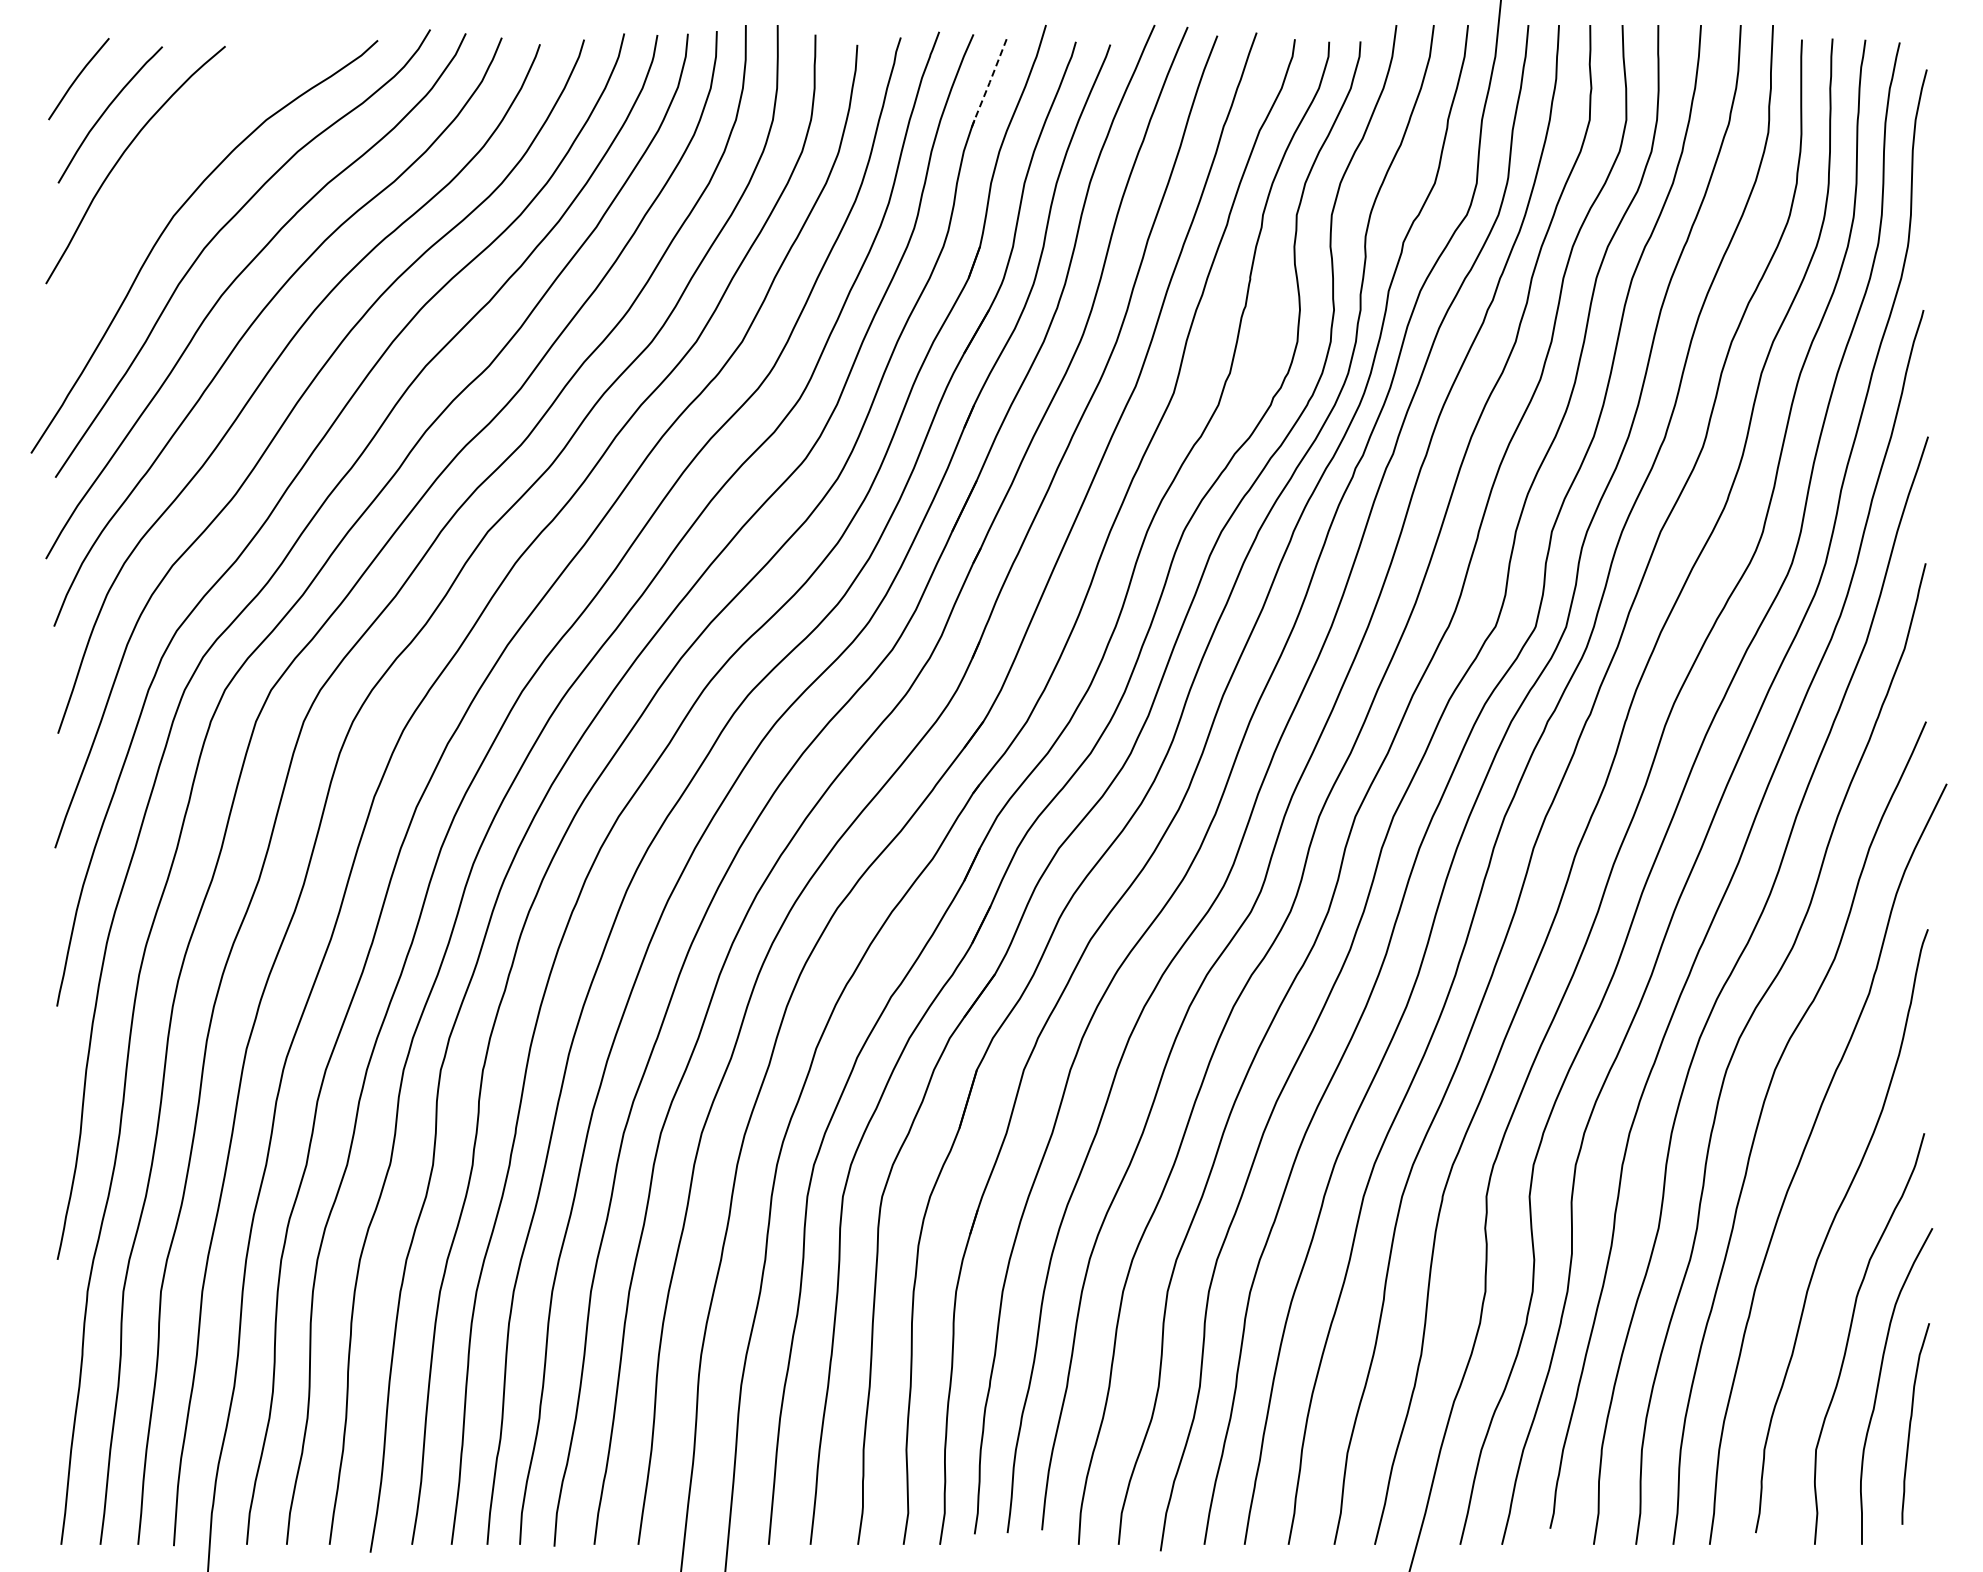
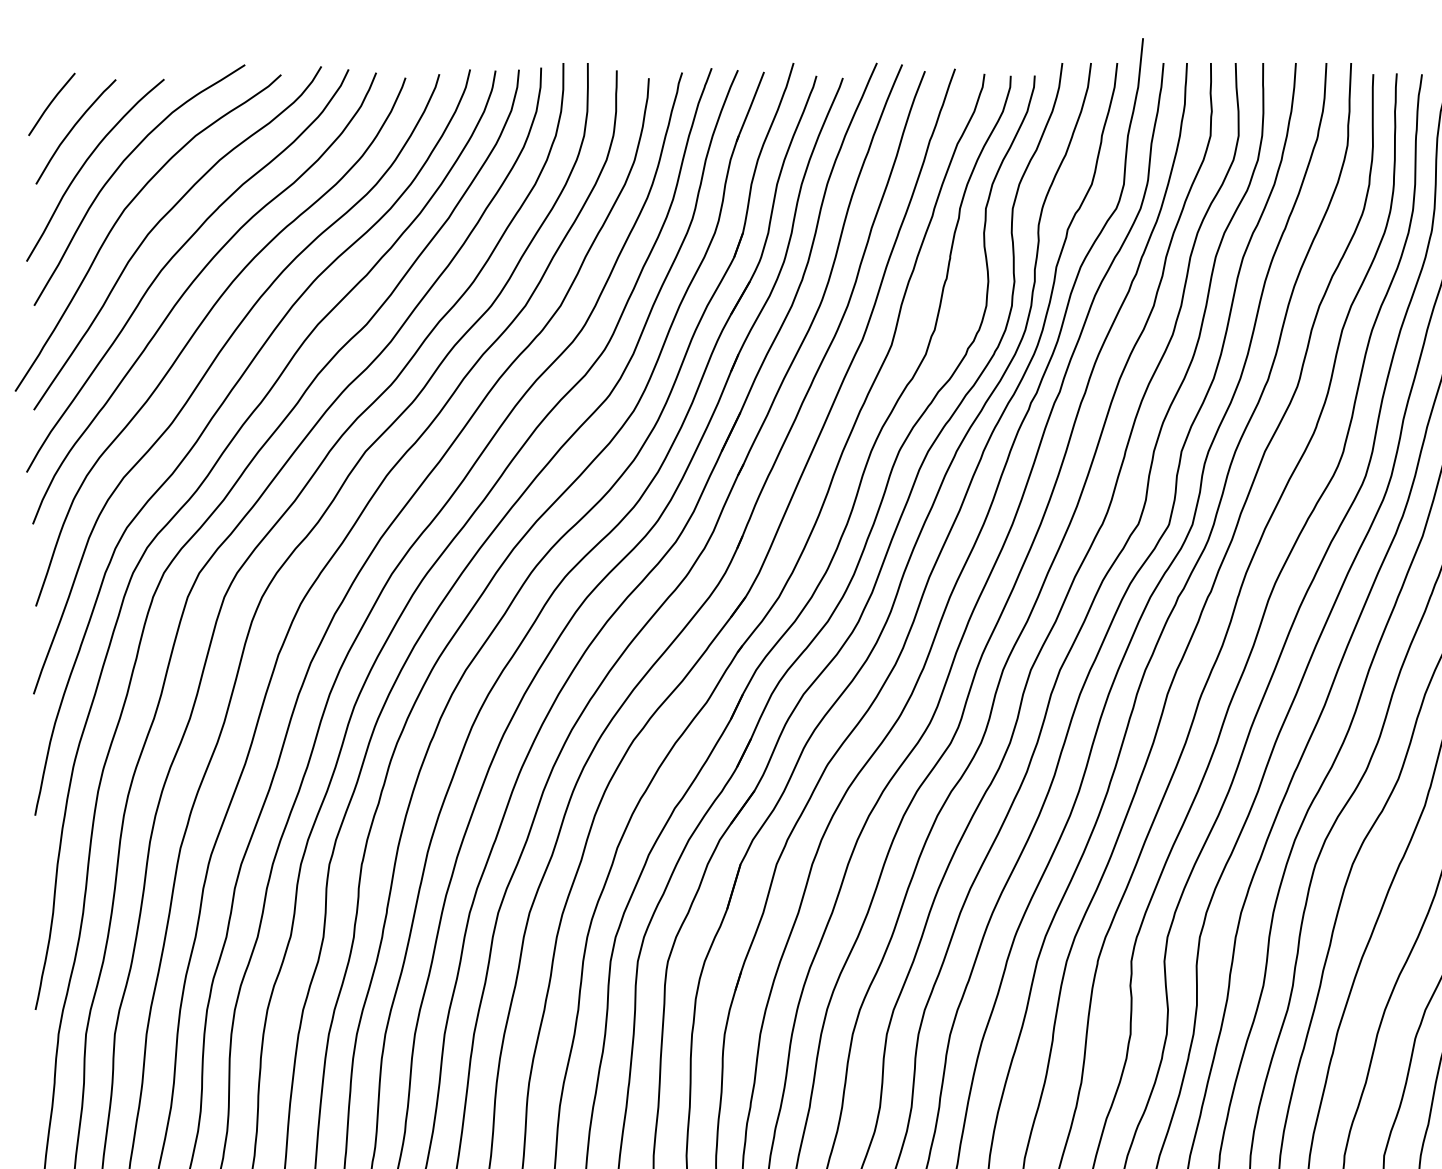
line: (989, 82) -> (750, 107), dashed -> solid
curve: (166, 162) -> (119, 168), added

